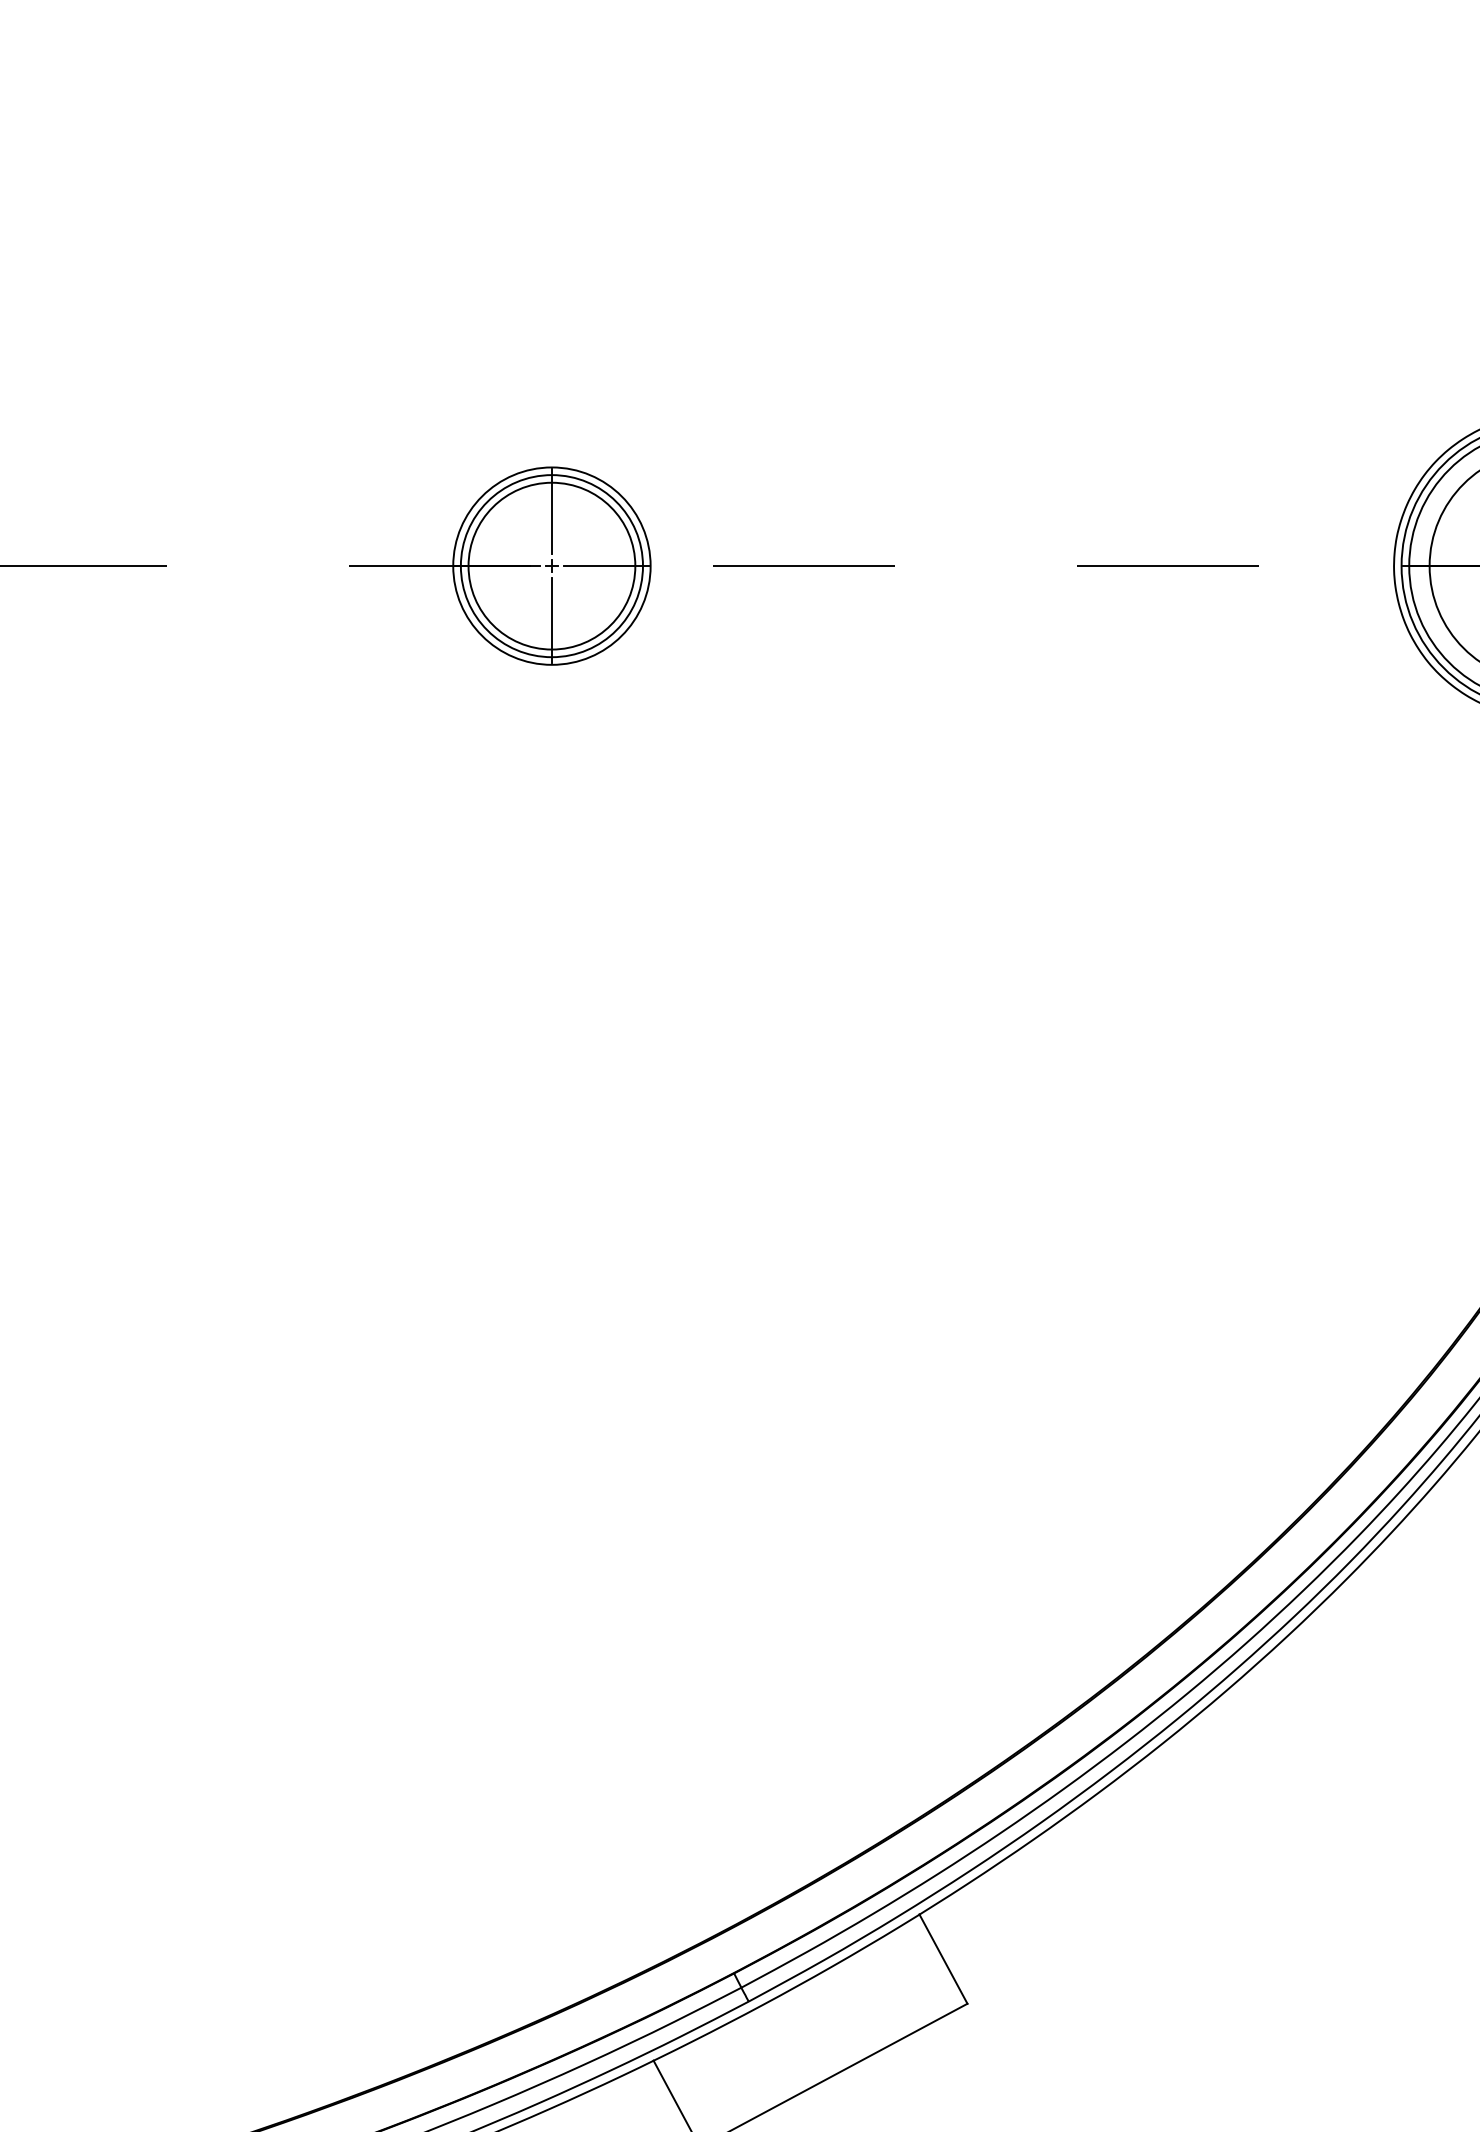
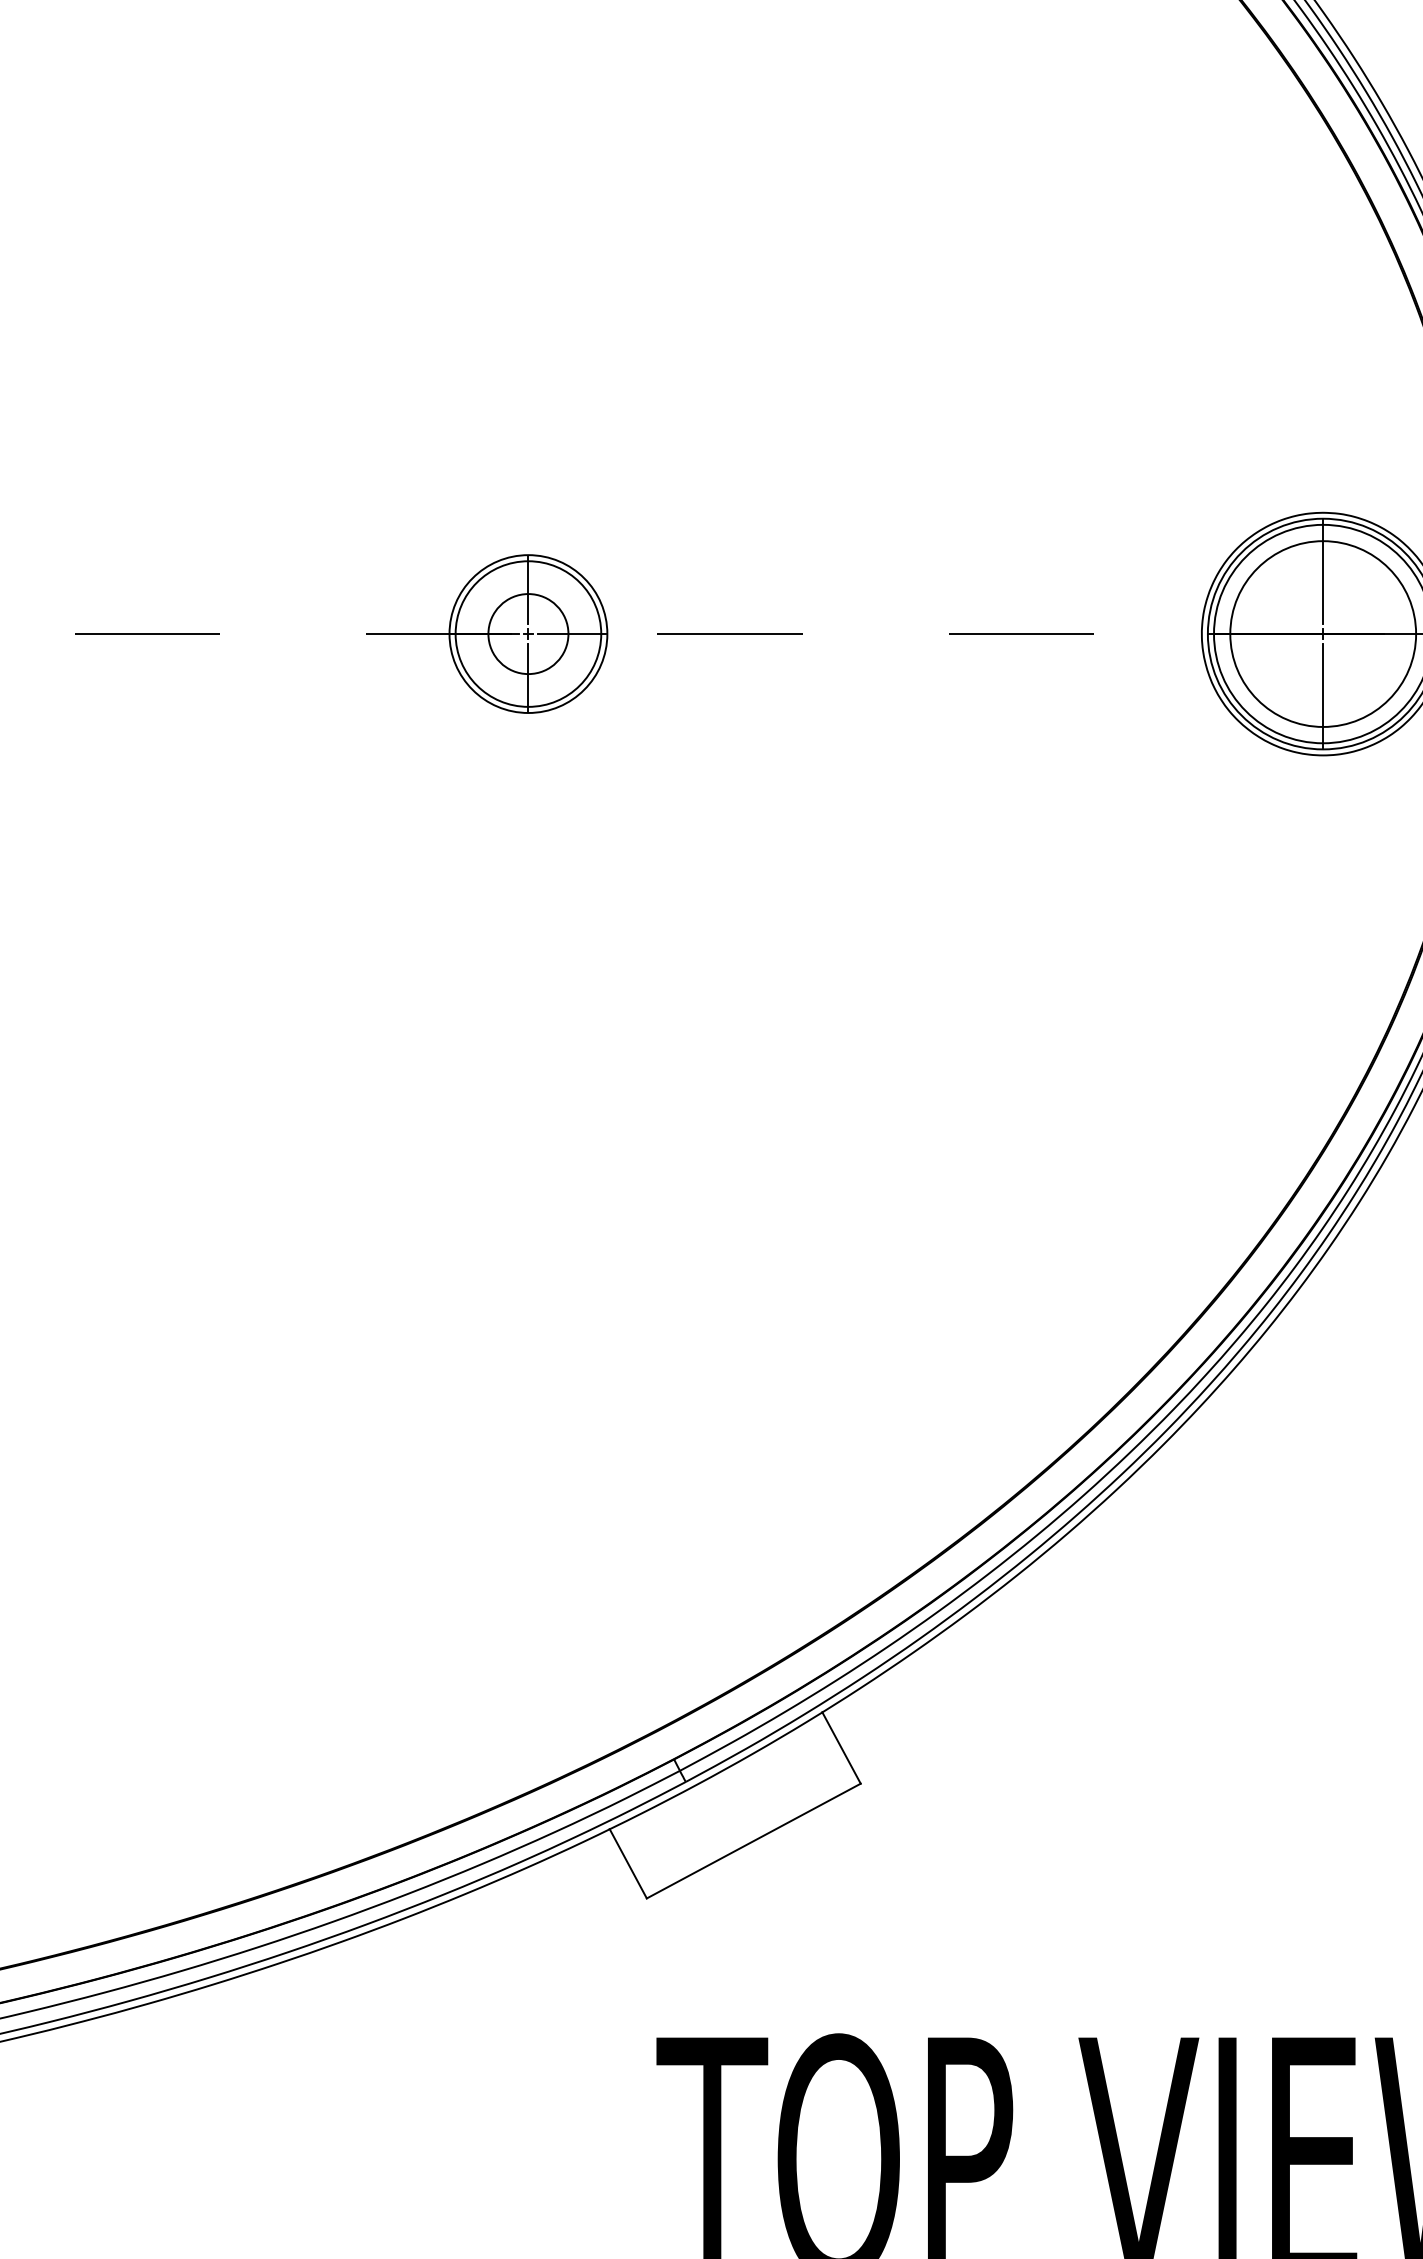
circle: (552, 565) -> (528, 633), size x0.6

